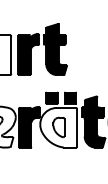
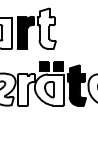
fill: (55, 49) -> (46, 28), removed
fill: (29, 127) -> (26, 89), removed

